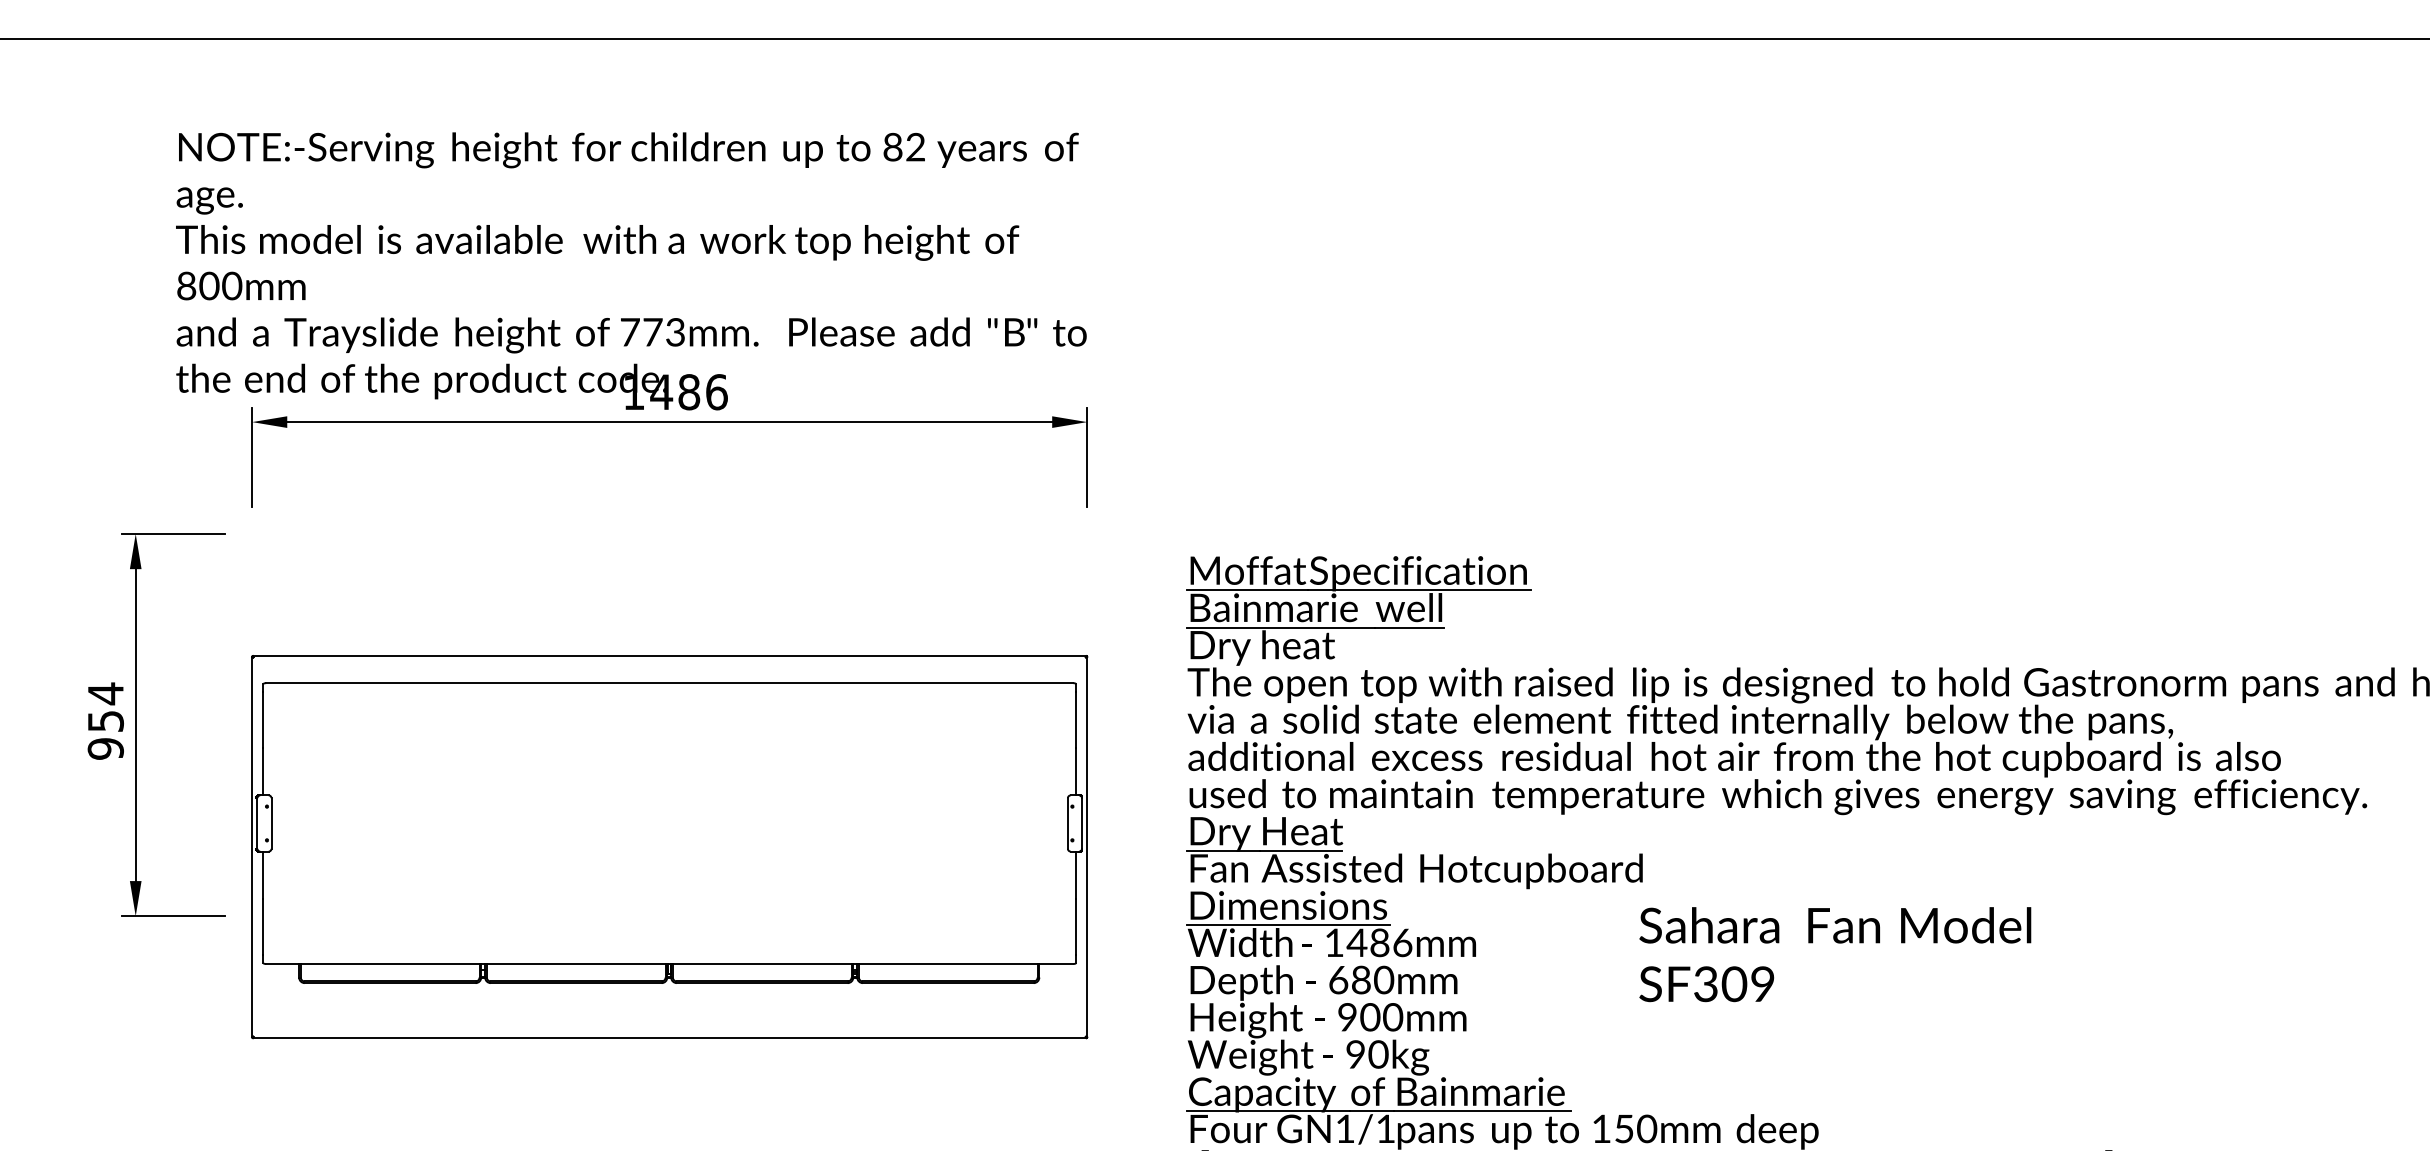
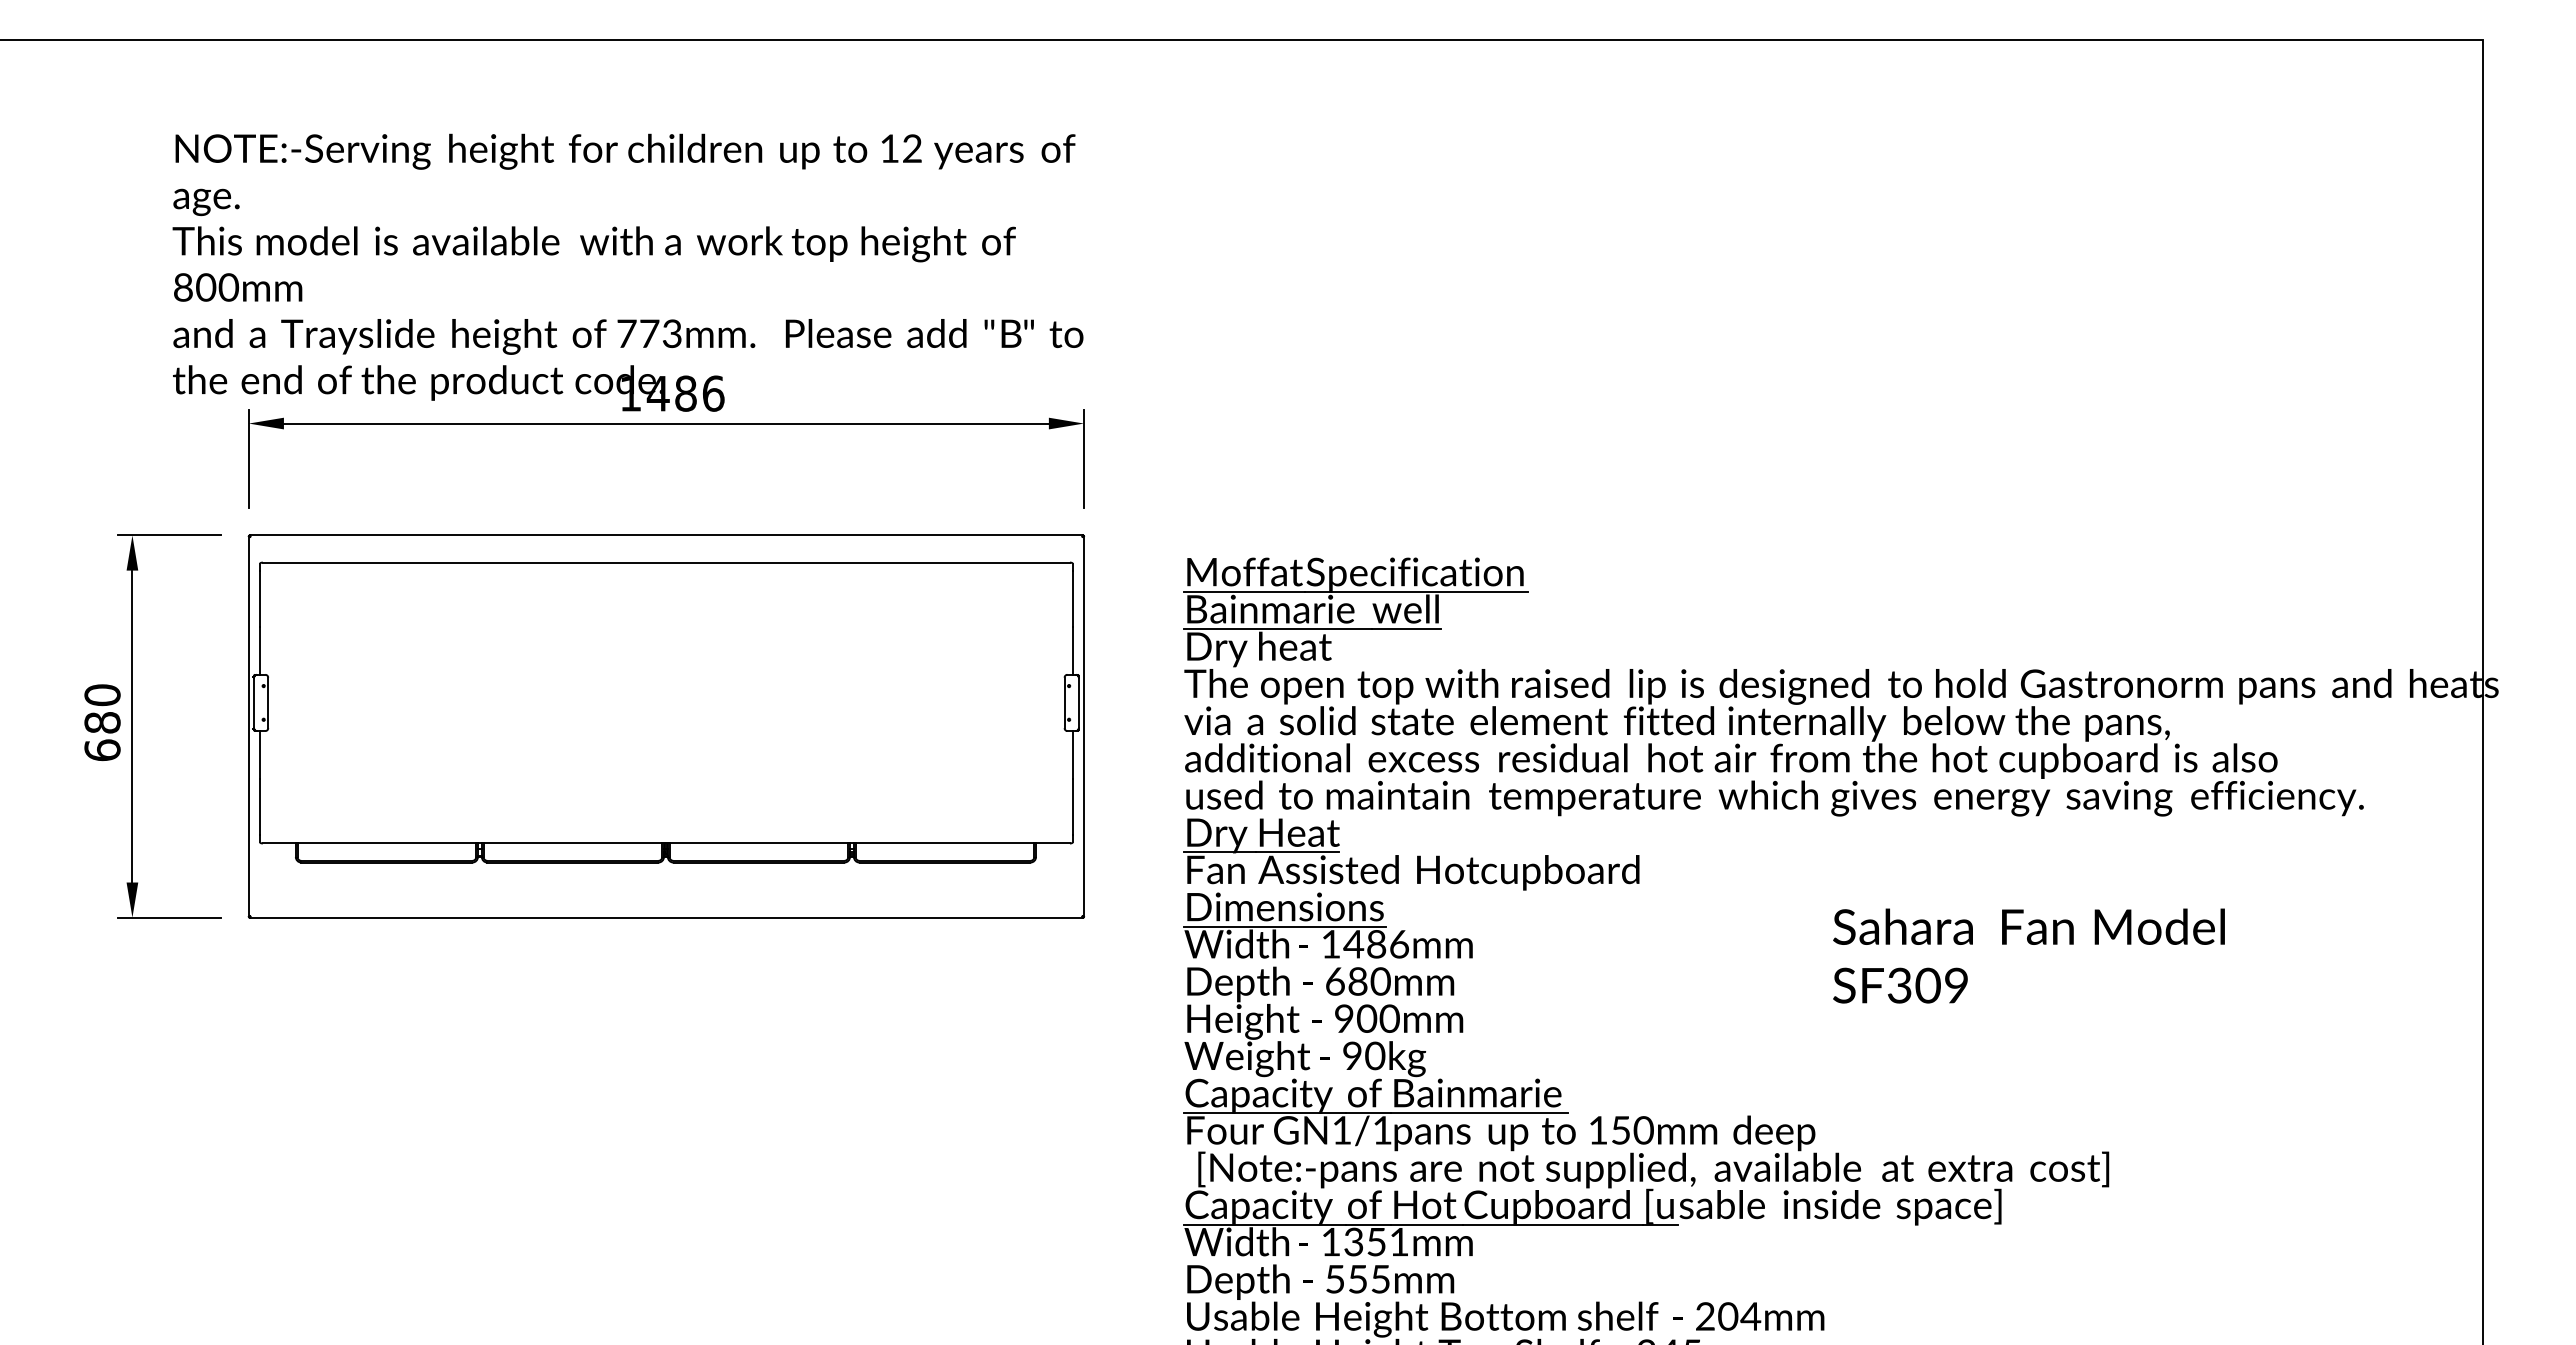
text: (892, 147) -> (889, 148), 82 -> 12
text: (105, 721) -> (102, 722), 954 -> 680
part: (668, 847) -> (665, 726), moved
text: (1834, 954) -> (2028, 955), moved

